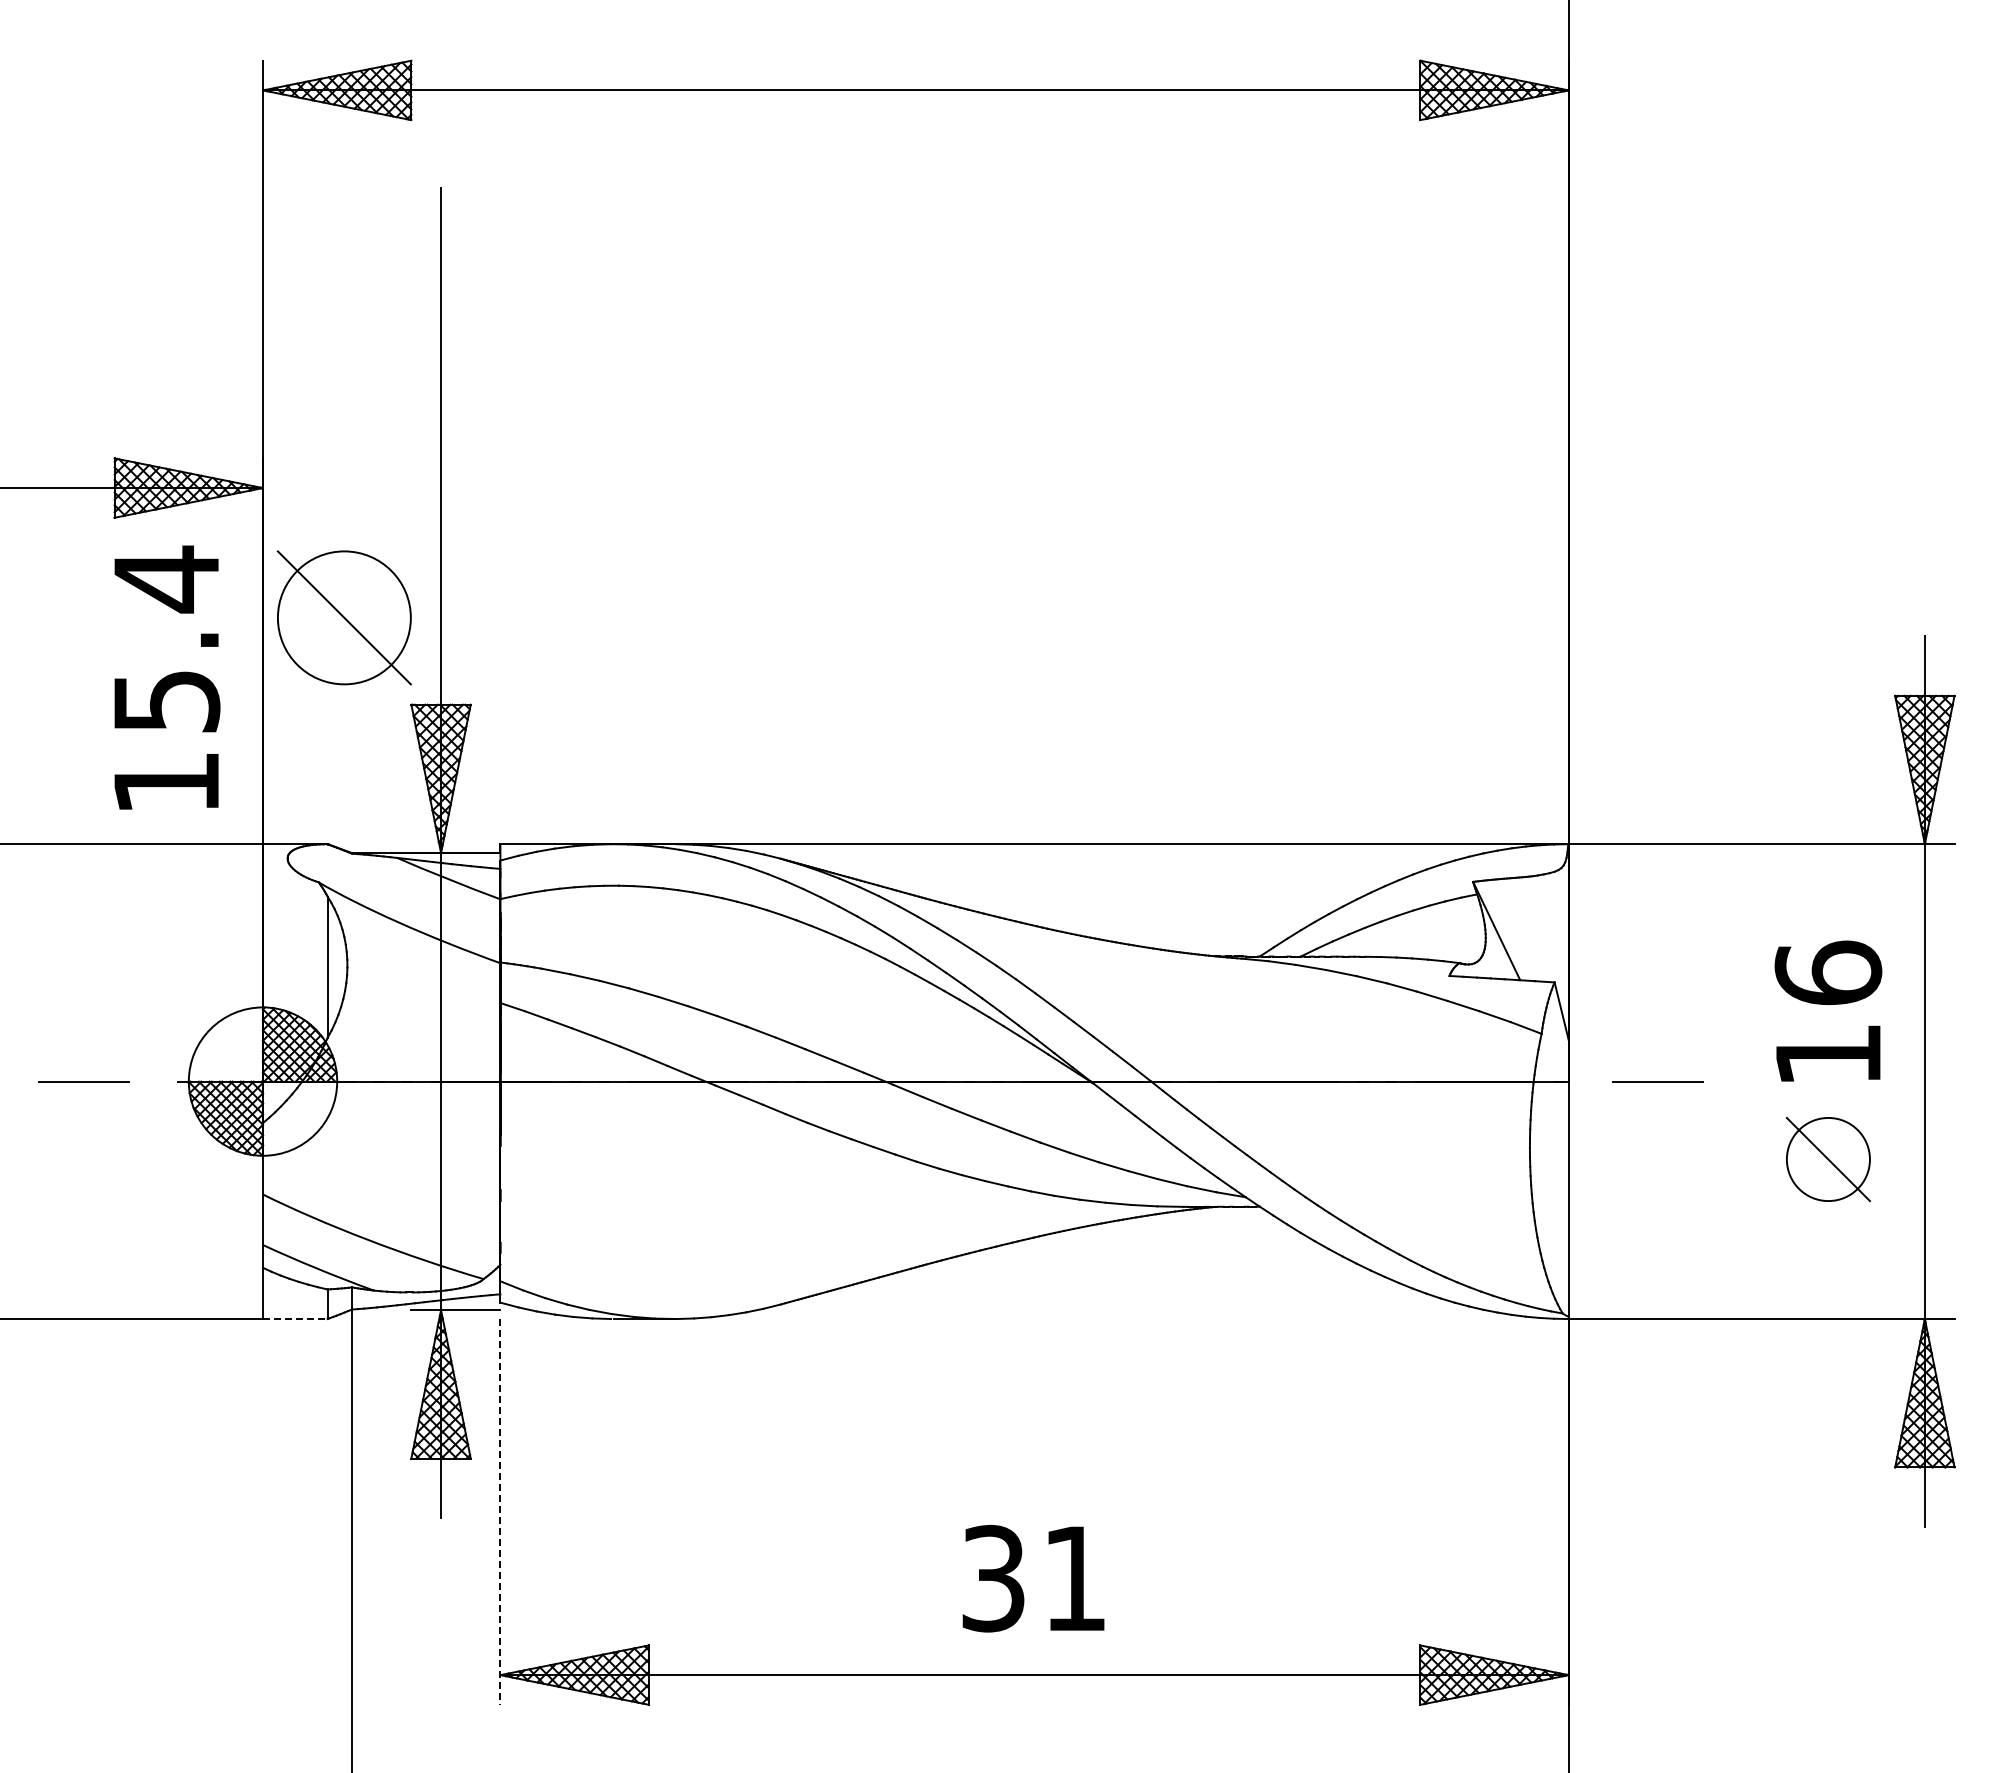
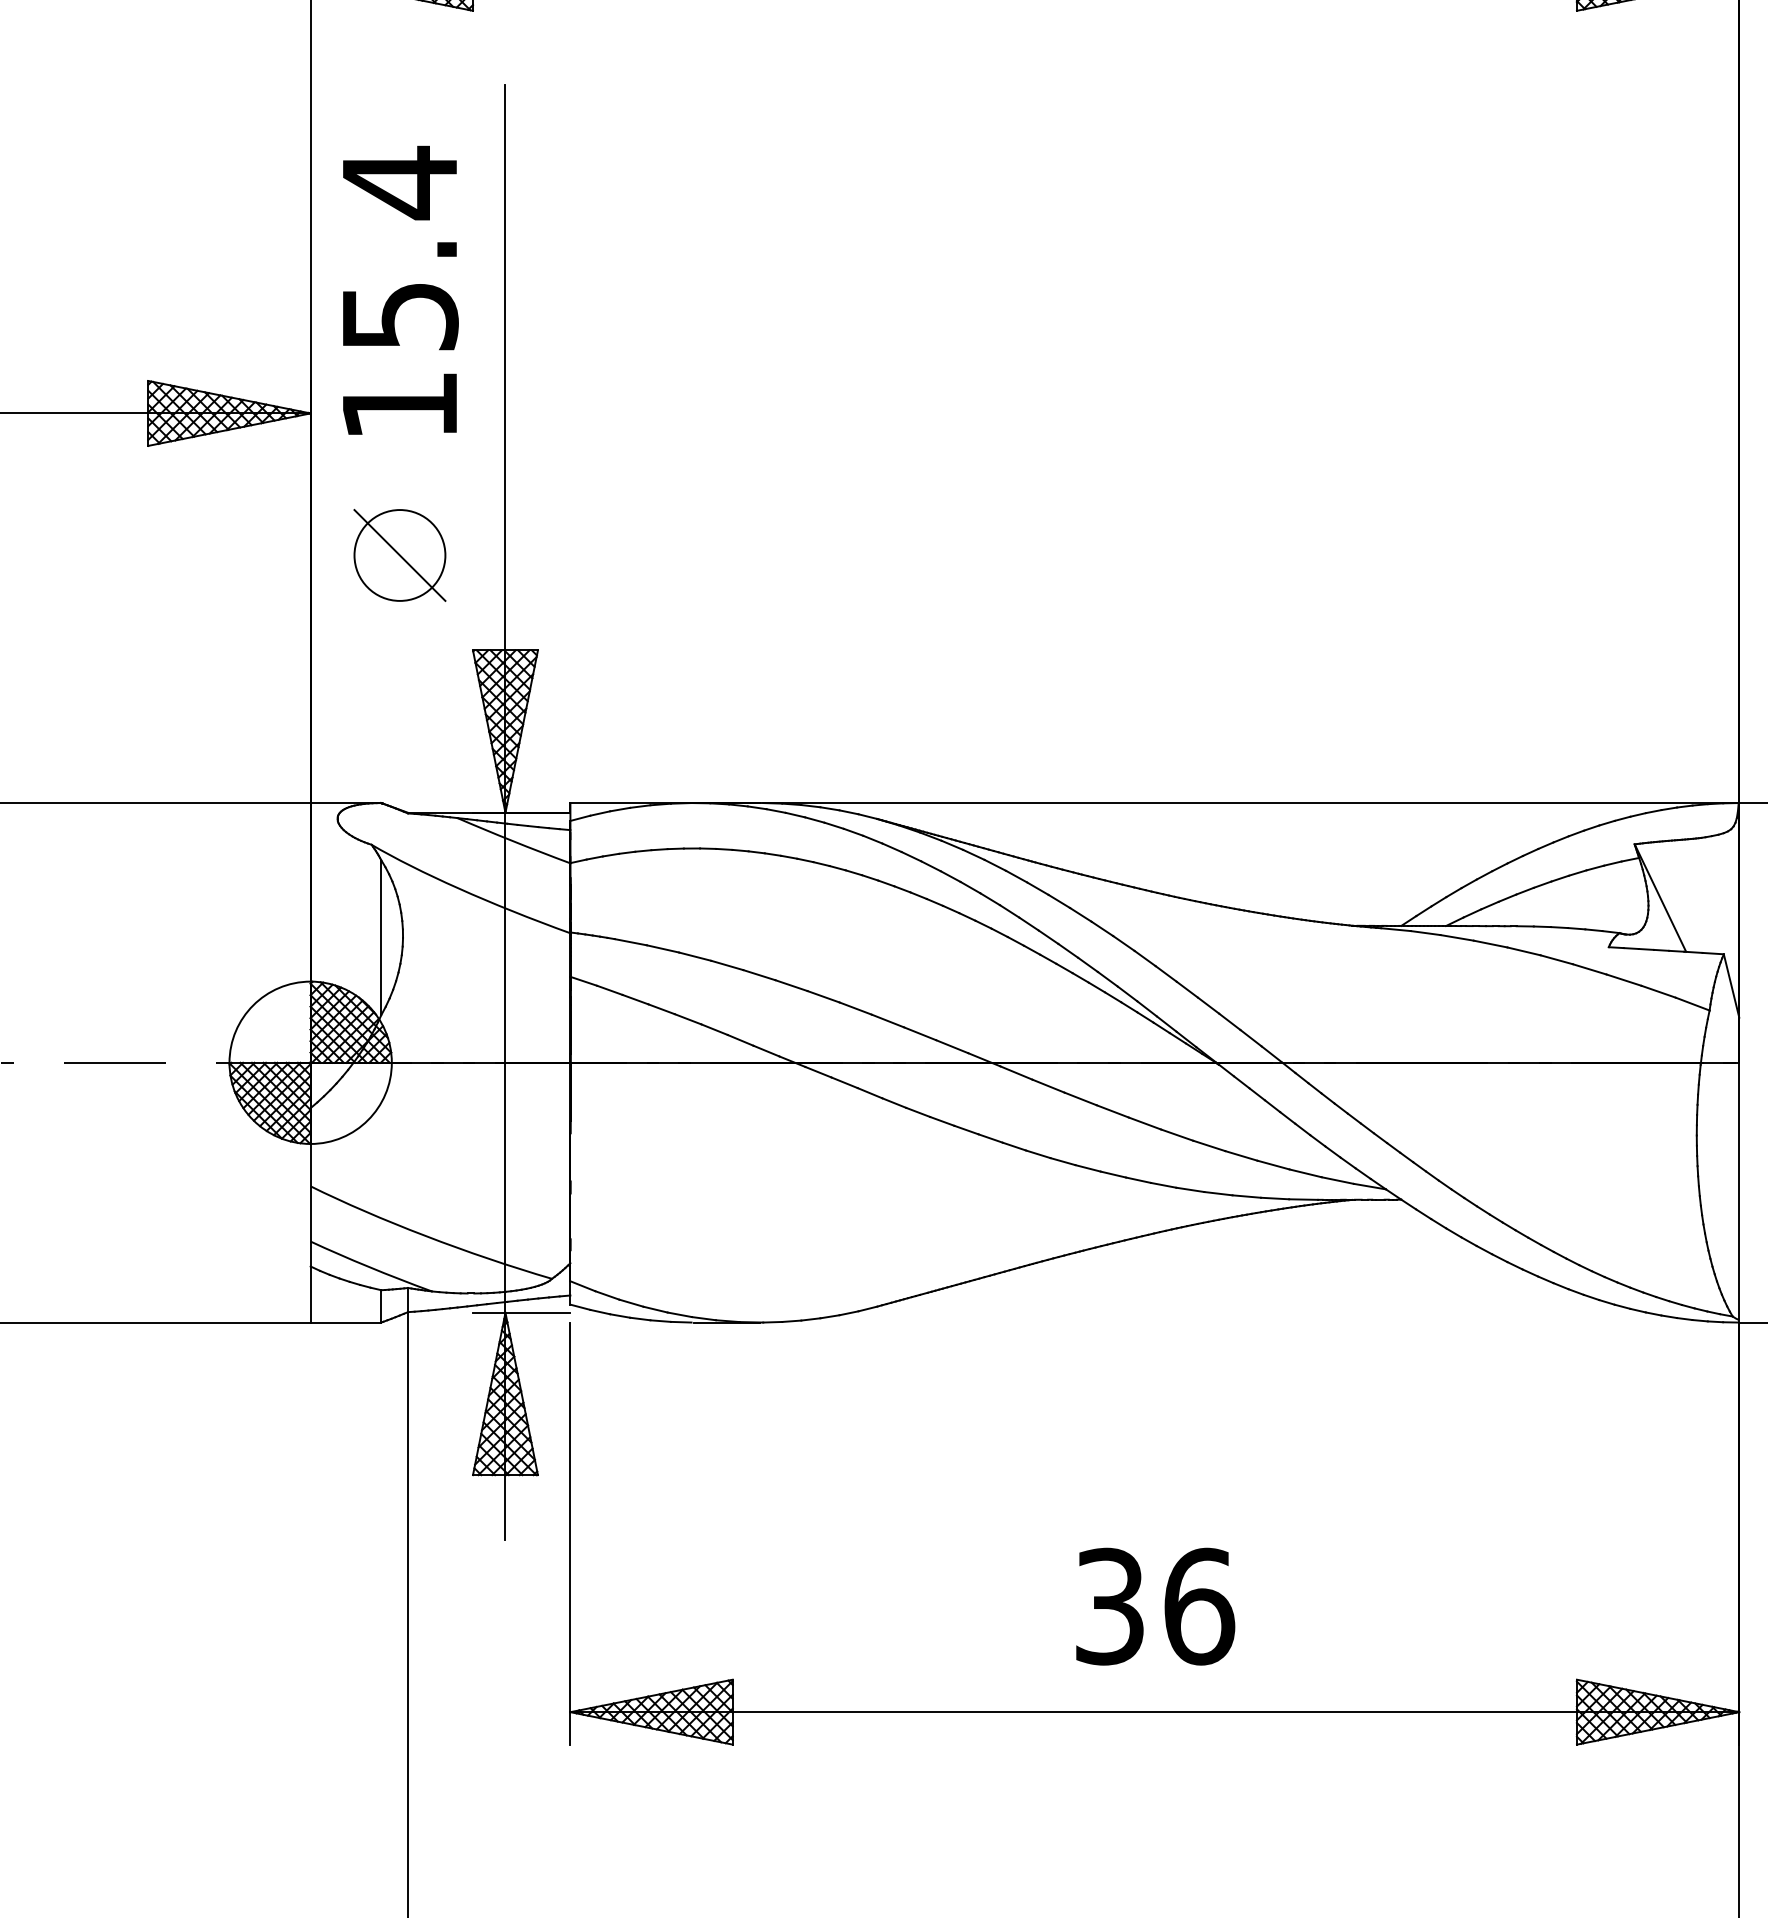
part: (344, 617) -> (399, 555), size x0.62
text: (167, 677) -> (400, 290), moved
line: (295, 1319) -> (346, 1323), dashed -> solid
line: (500, 1511) -> (570, 1533), dashed -> solid
text: (1075, 1578) -> (1199, 1606), 31 -> 36

